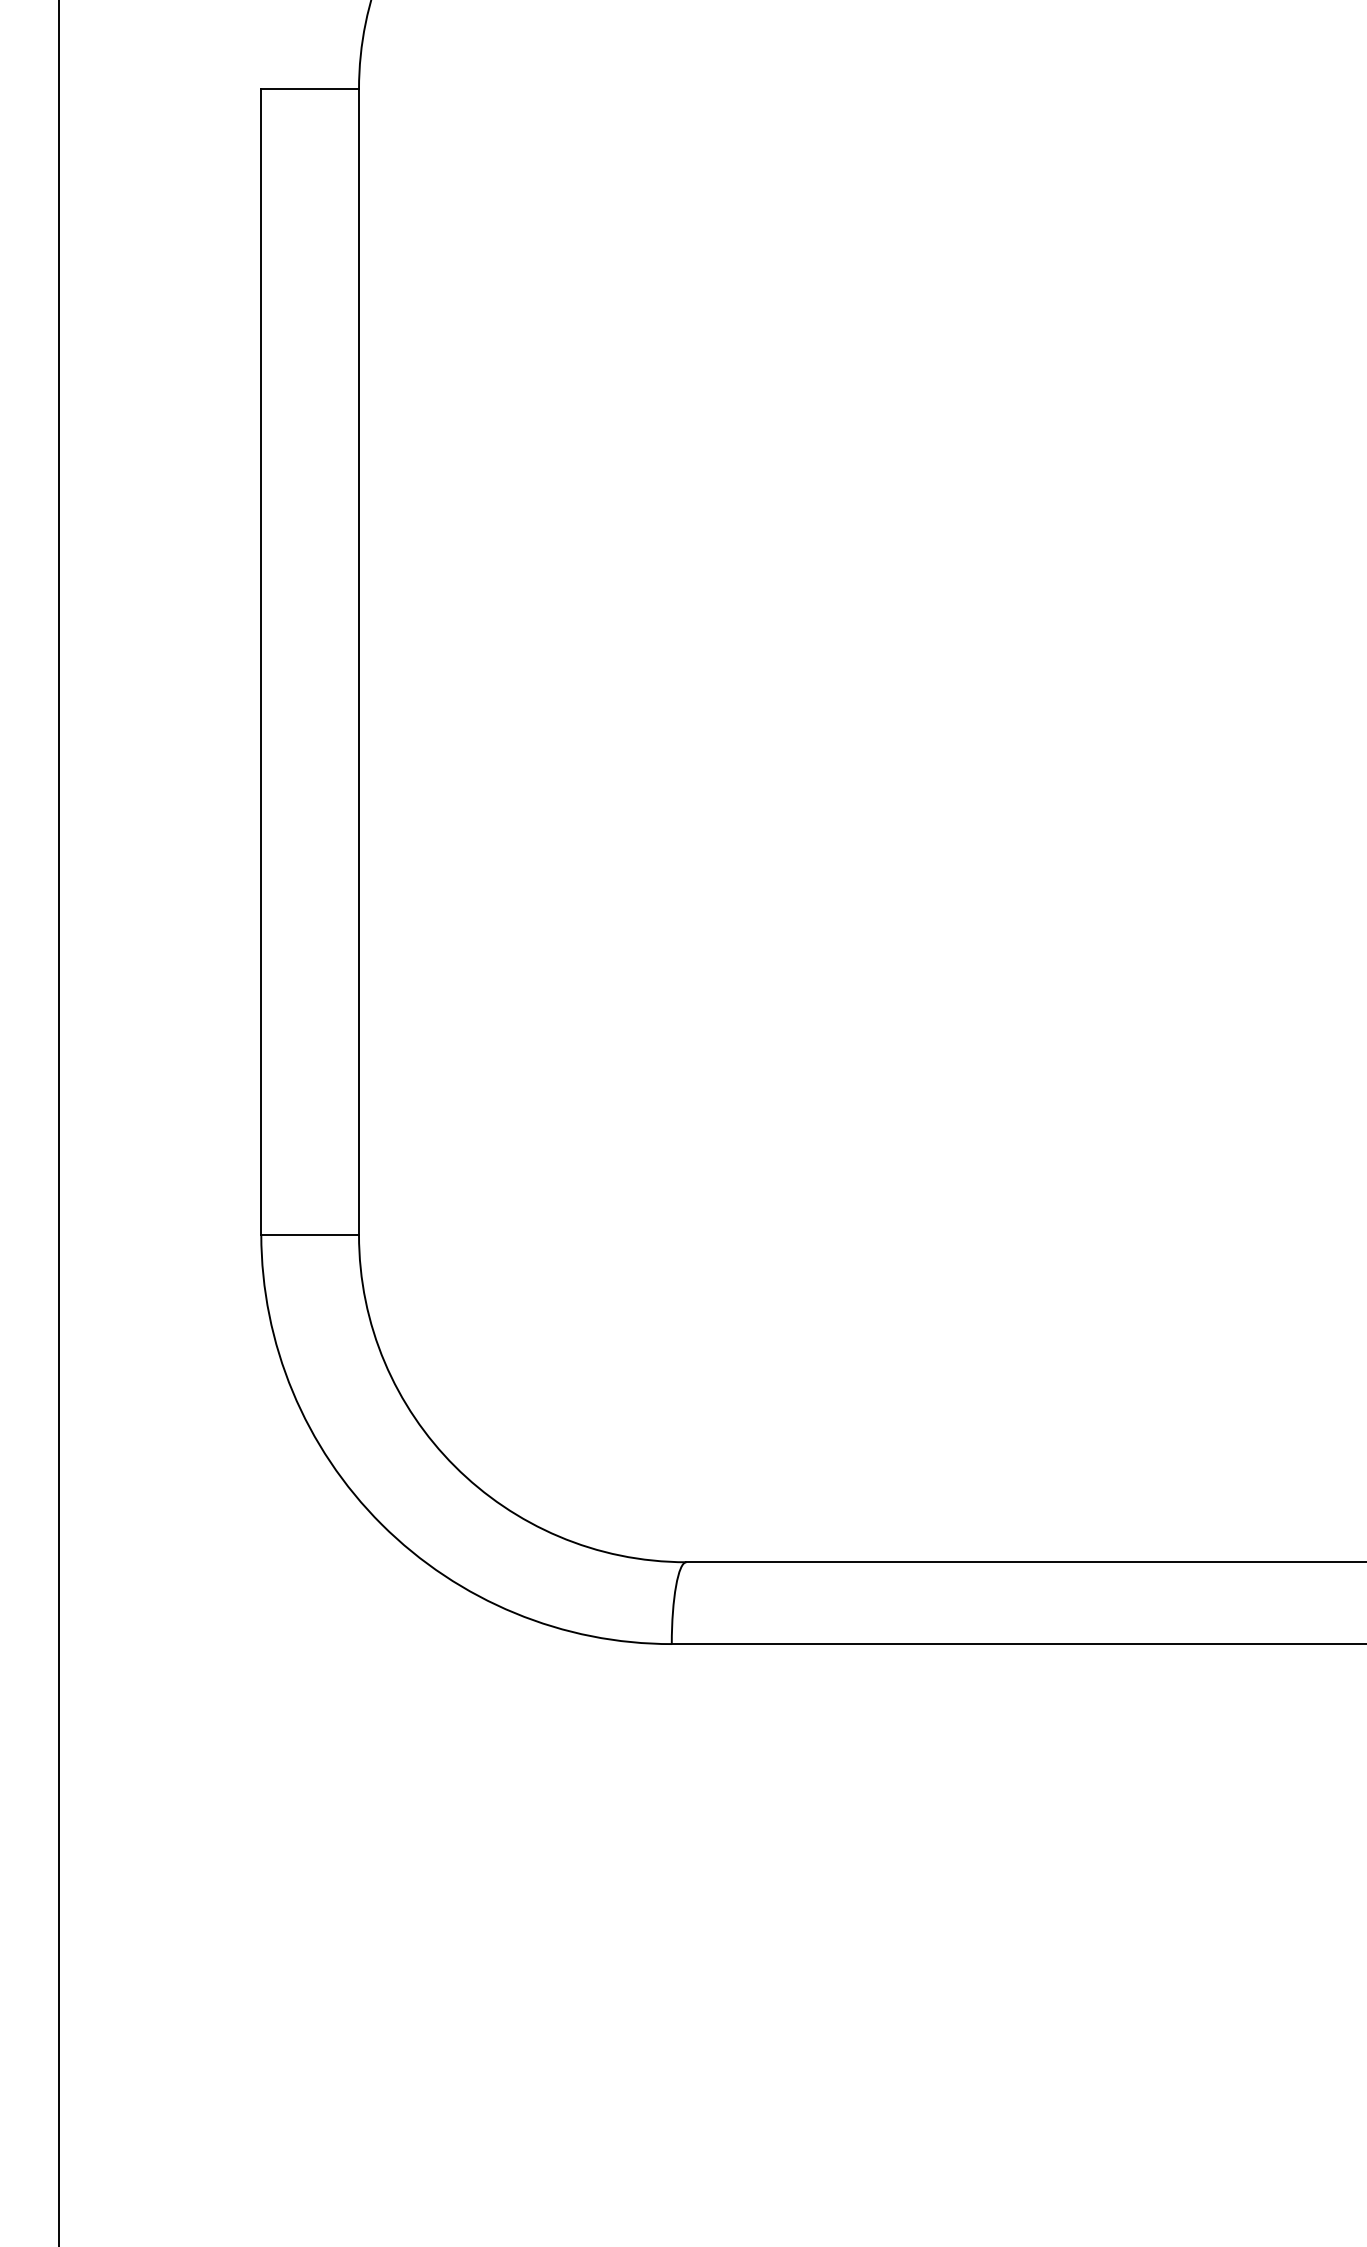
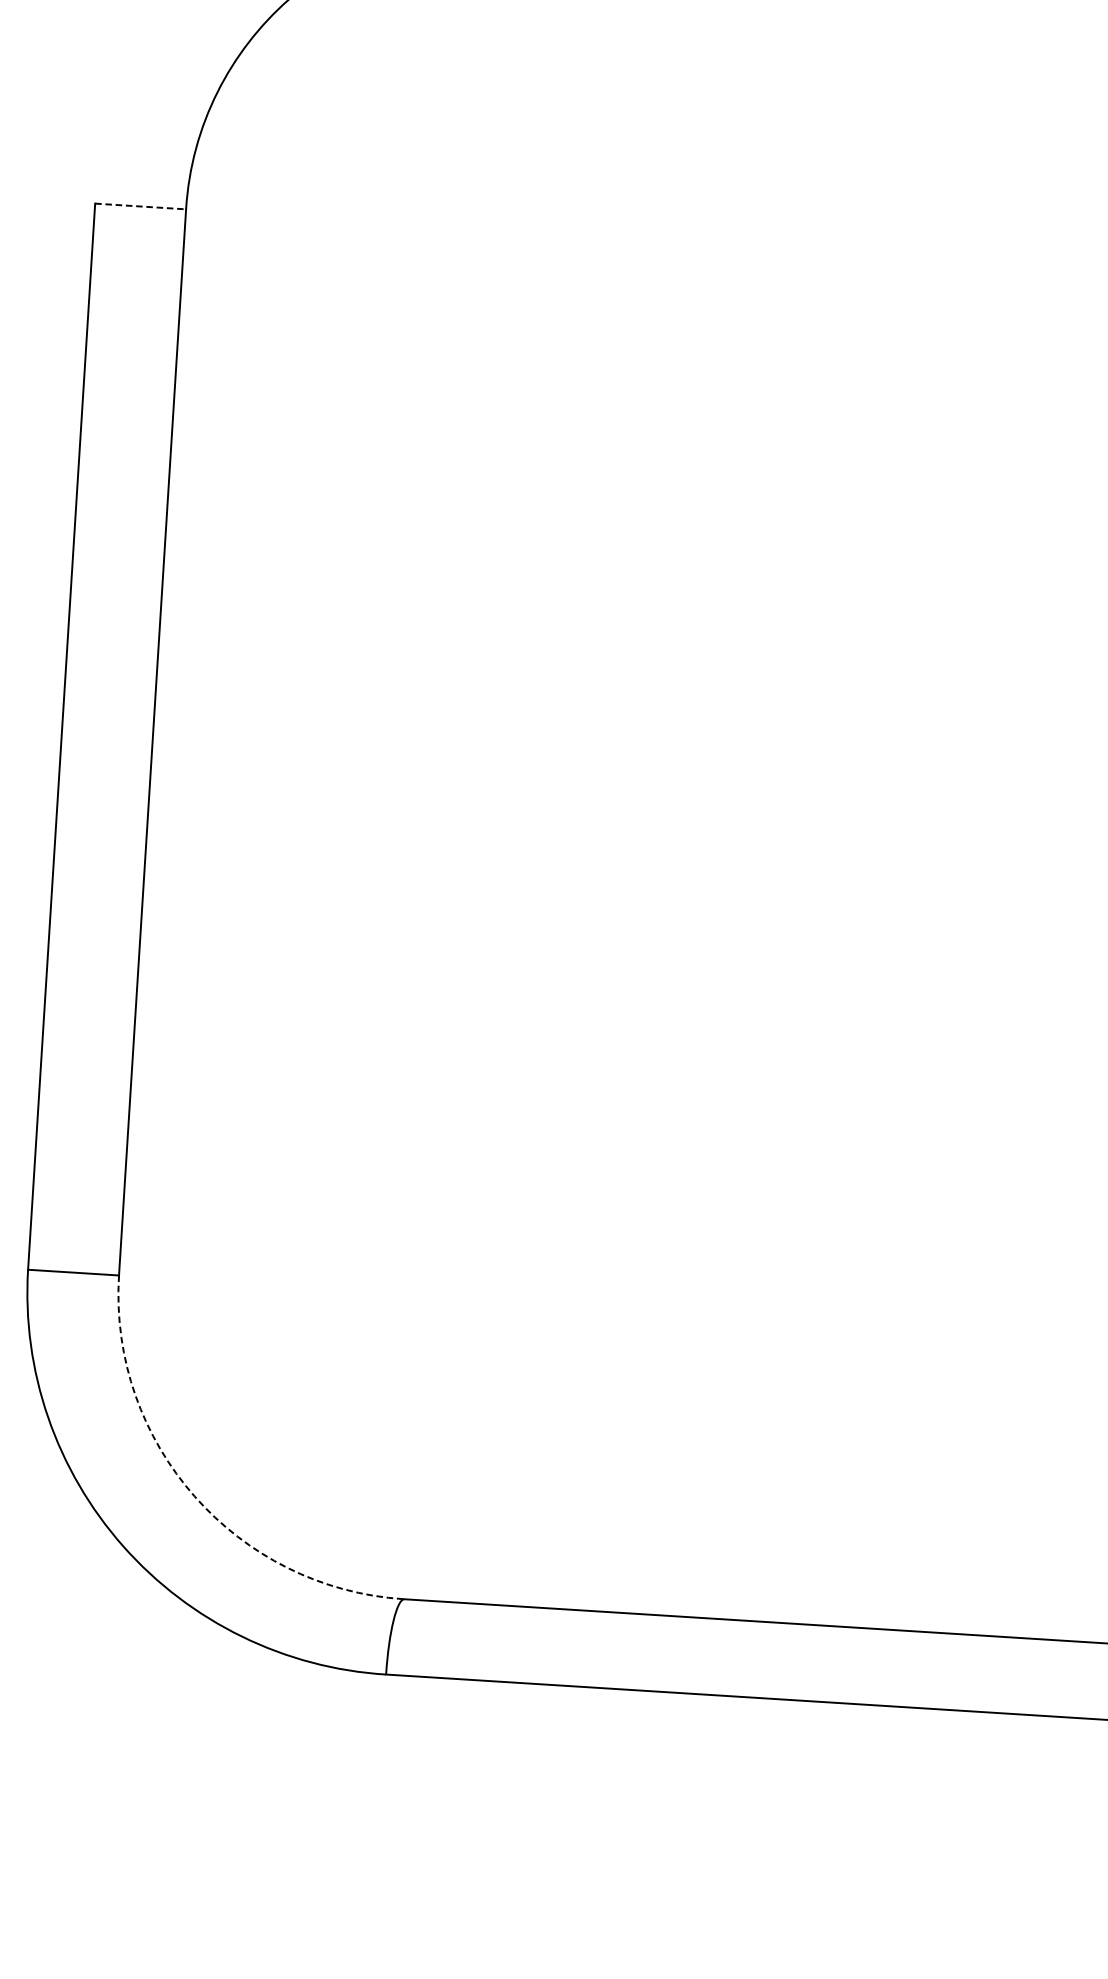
line: (310, 89) -> (140, 206), solid -> dashed
arc: (454, 1466) -> (194, 1496), solid -> dashed

